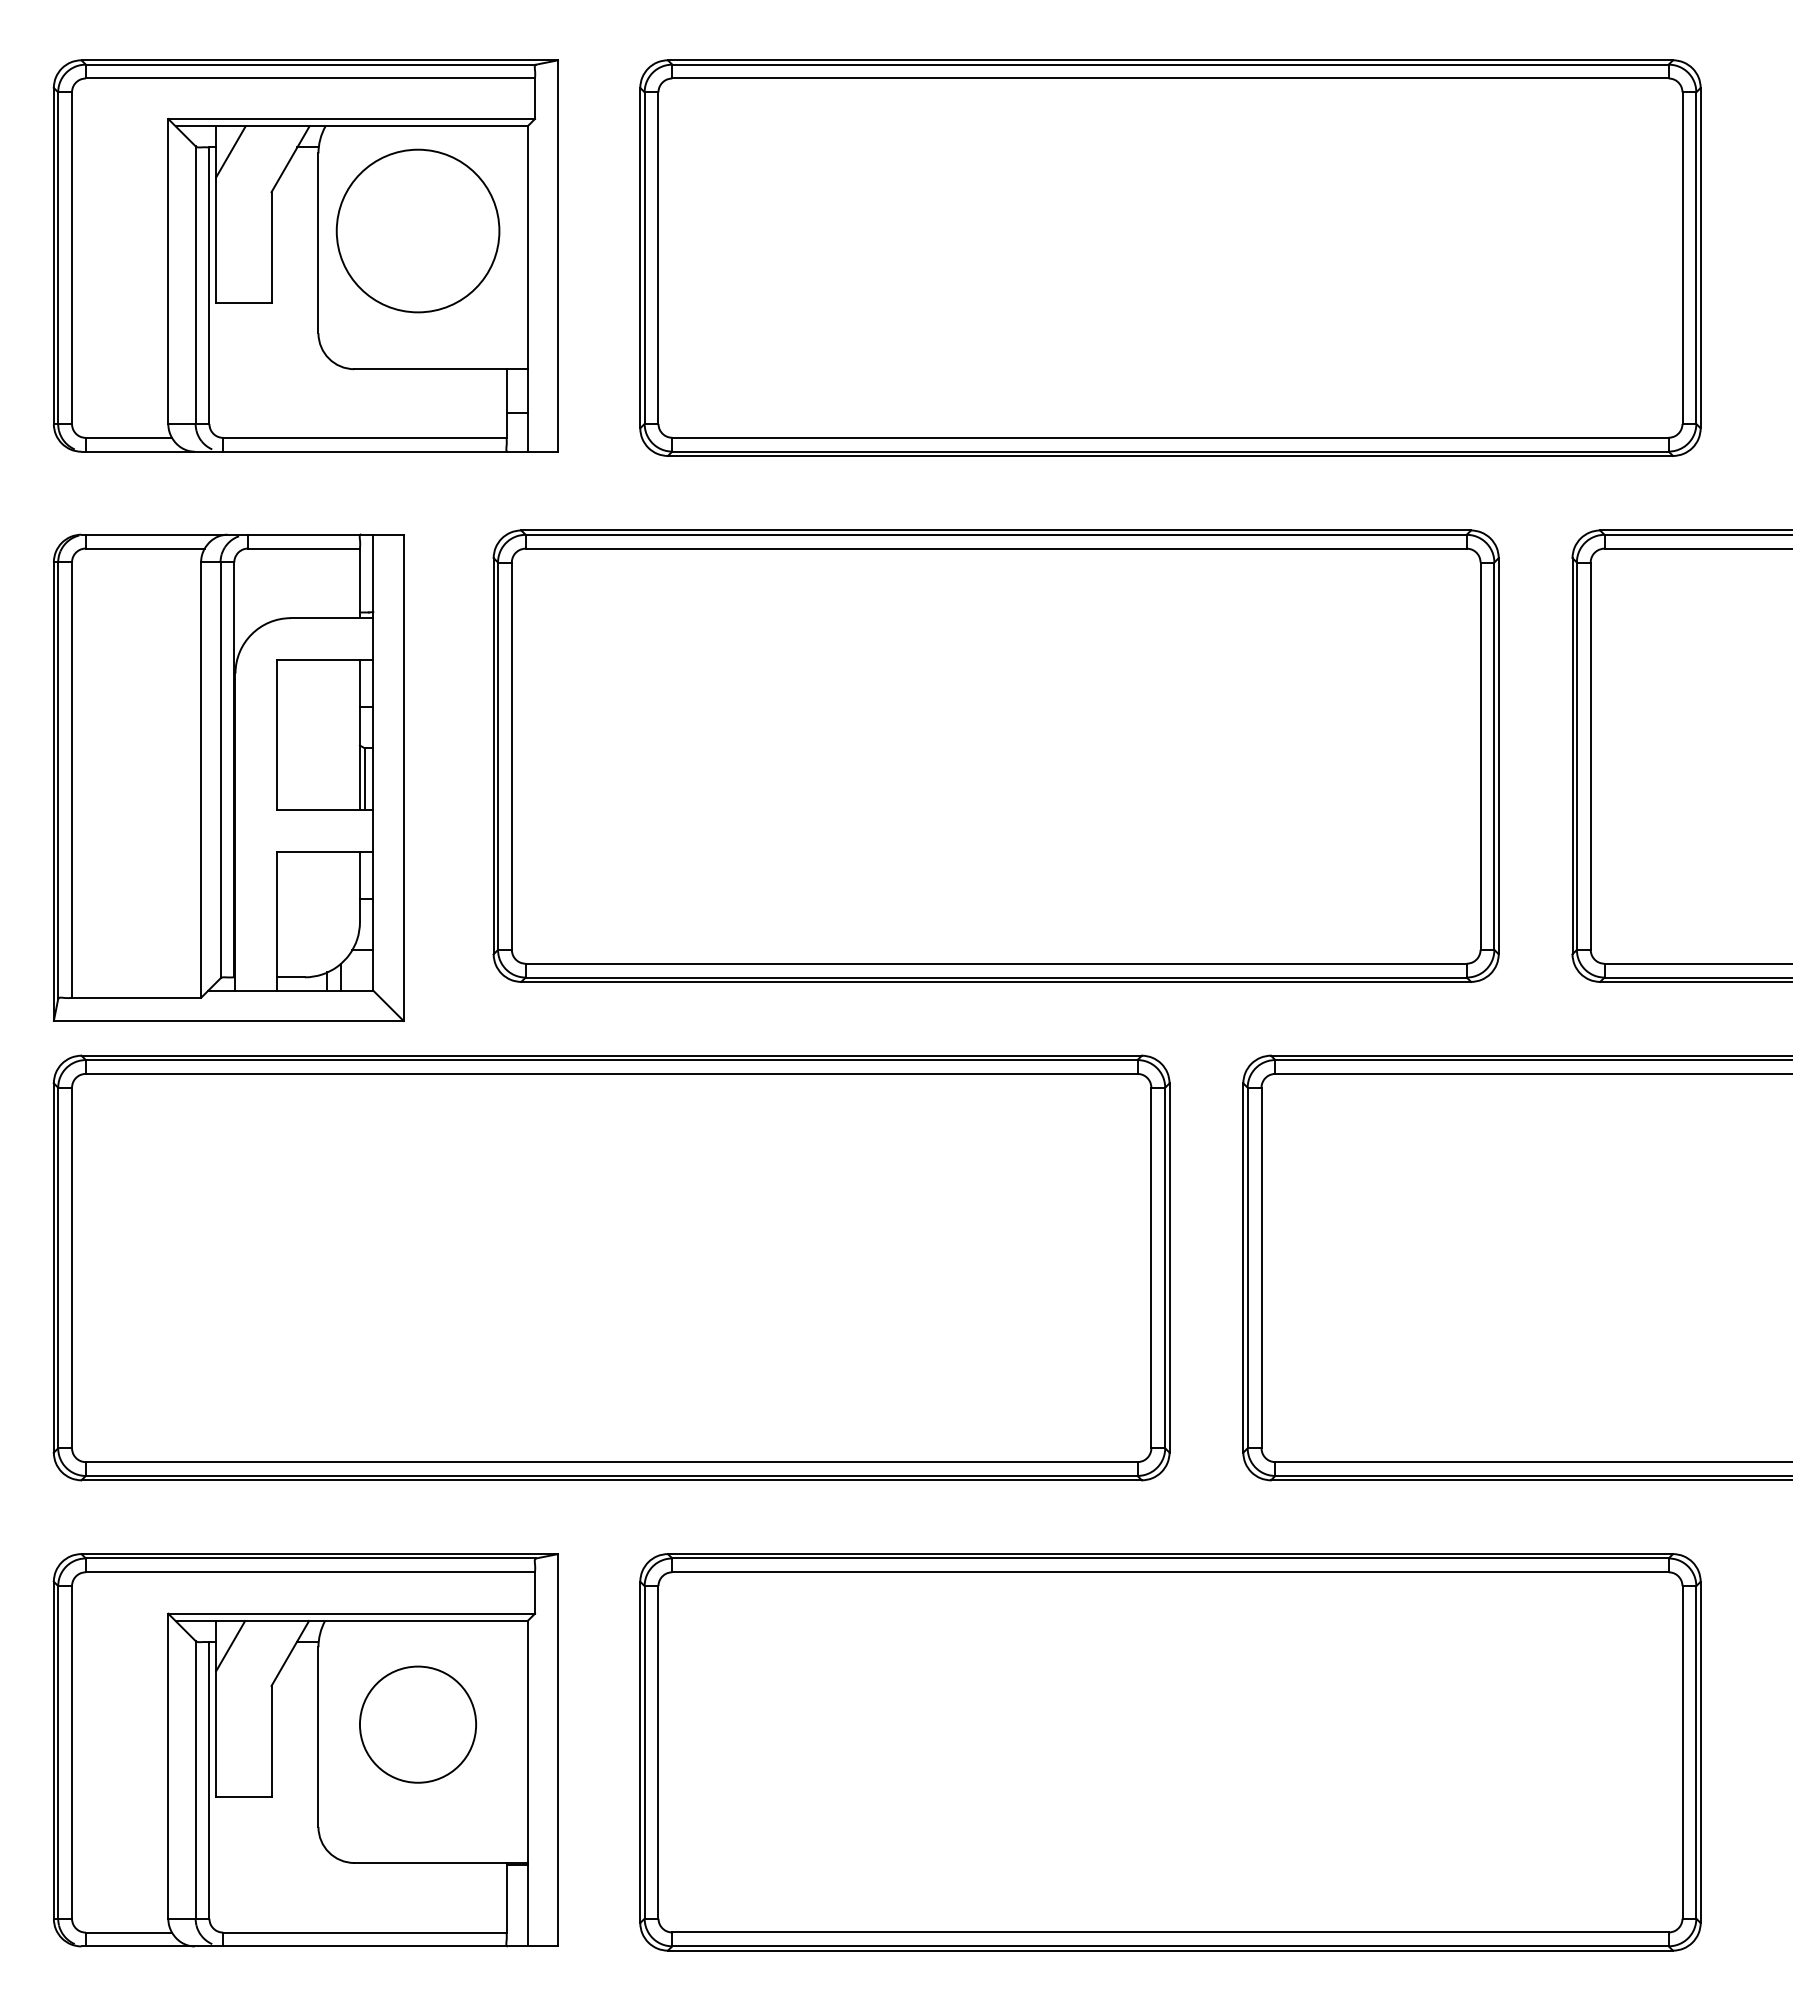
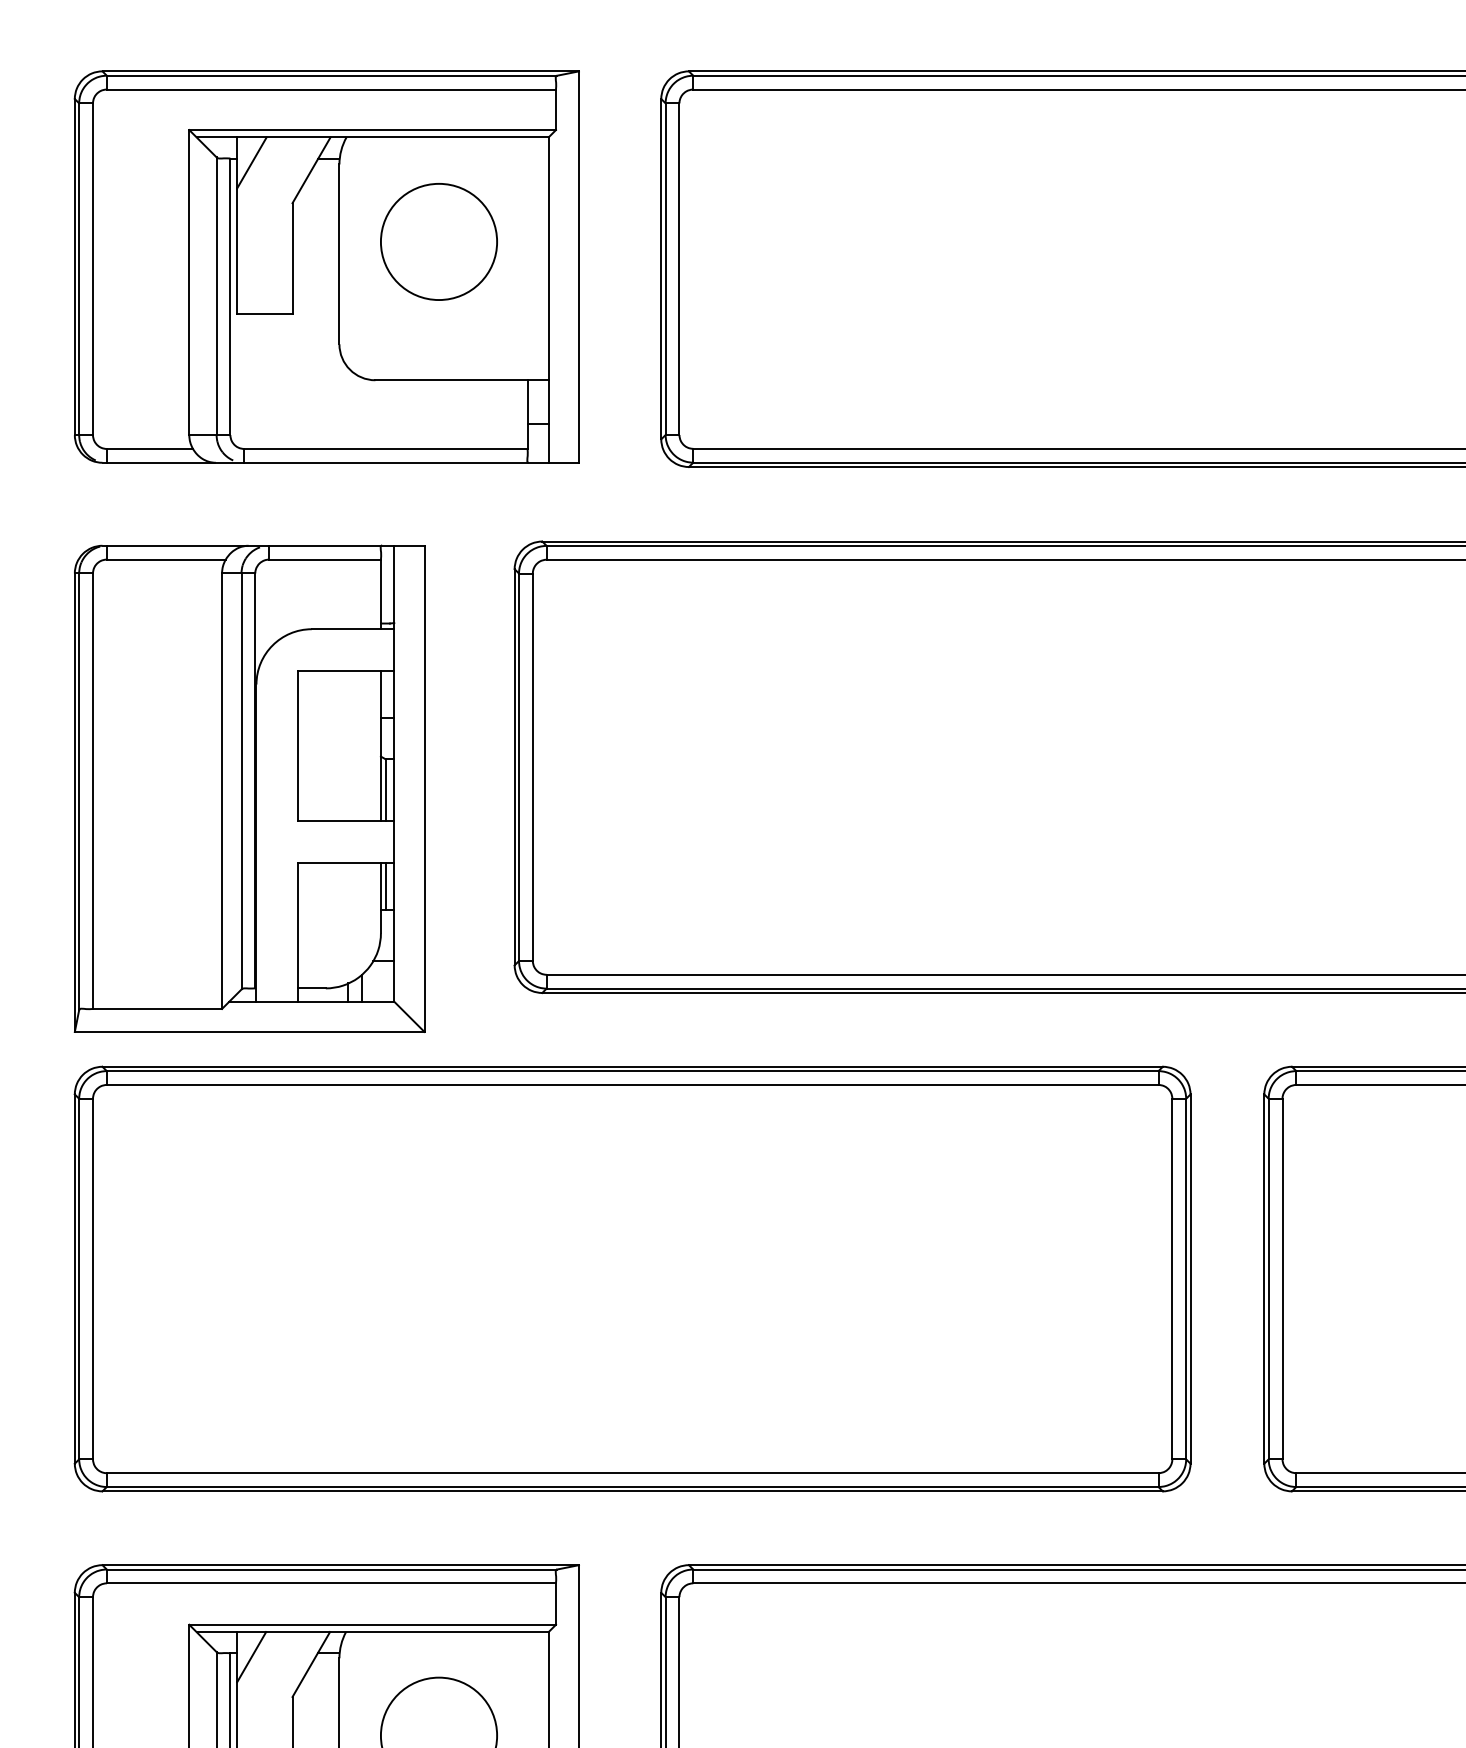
circle: (417, 230) -> (438, 241), size x0.71
line: (364, 874) -> (385, 885), added

